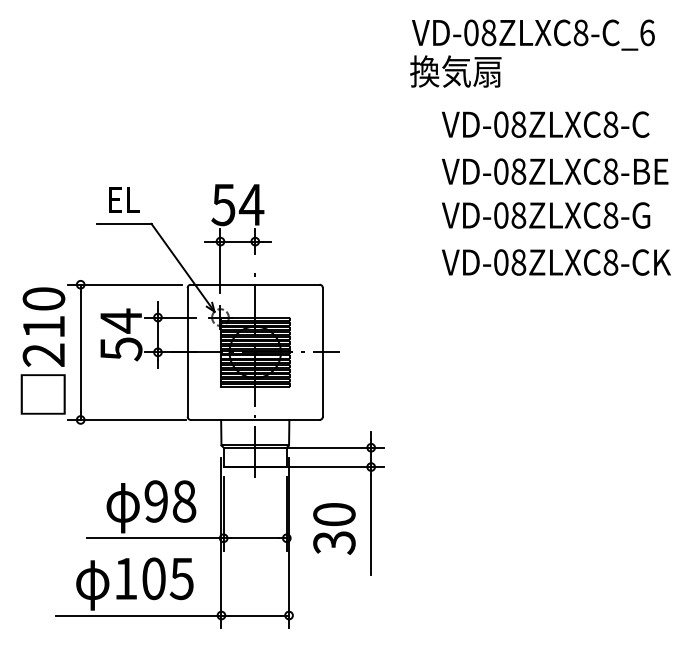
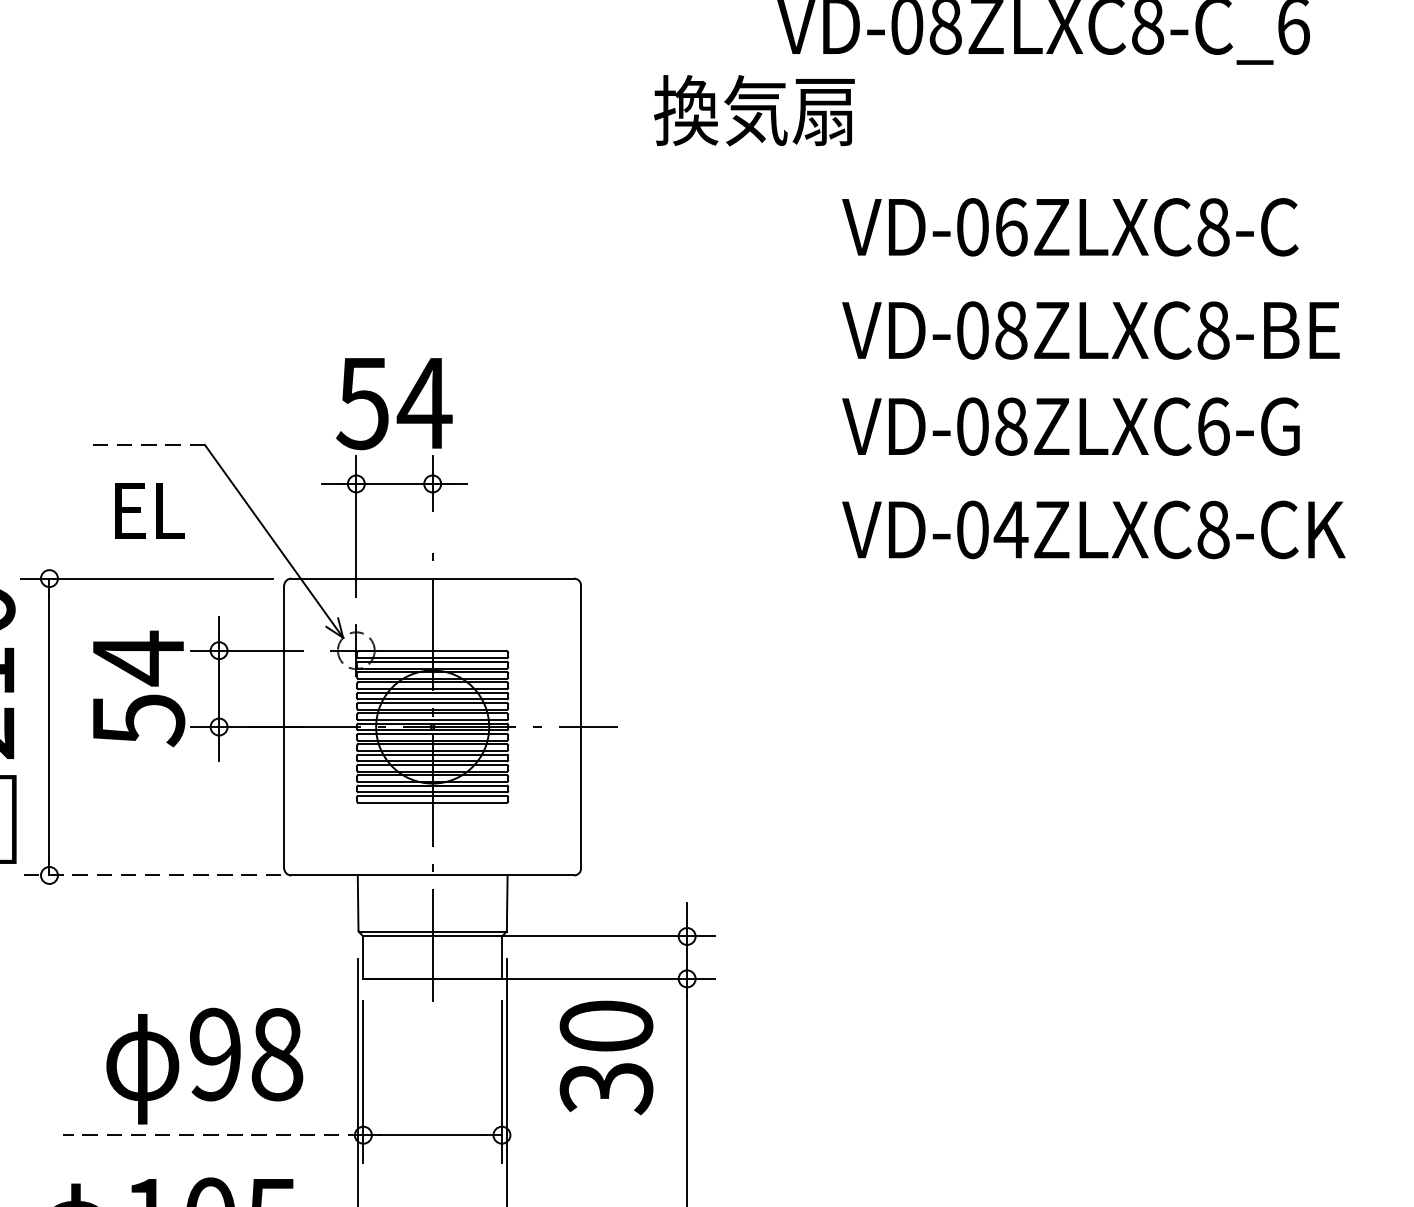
text: (455, 71) -> (753, 110), moved
text: (518, 124) -> (1010, 226), VD-08ZLXC8-C -> VD-06ZLXC8-C
text: (124, 199) -> (150, 510), moved
text: (610, 215) -> (1212, 426), VD-08ZLXC8-G -> VD-08ZLXC6-G
line: (123, 223) -> (143, 444), solid -> dashed
text: (518, 262) -> (1010, 529), VD-08ZLXC8-CK -> VD-04ZLXC8-CK
line: (126, 419) -> (150, 874), solid -> dashed
text: (334, 528) -> (606, 1056), moved
line: (155, 538) -> (213, 1135), solid -> dashed

